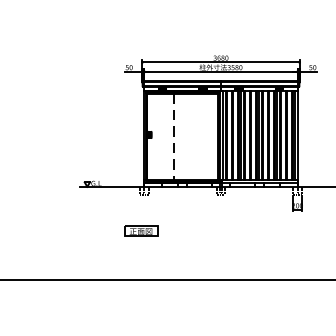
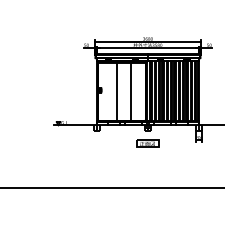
line: (194, 136) -> (130, 91), added
line: (173, 138) -> (116, 92), dashed -> solid
part: (141, 230) -> (147, 143), moved

